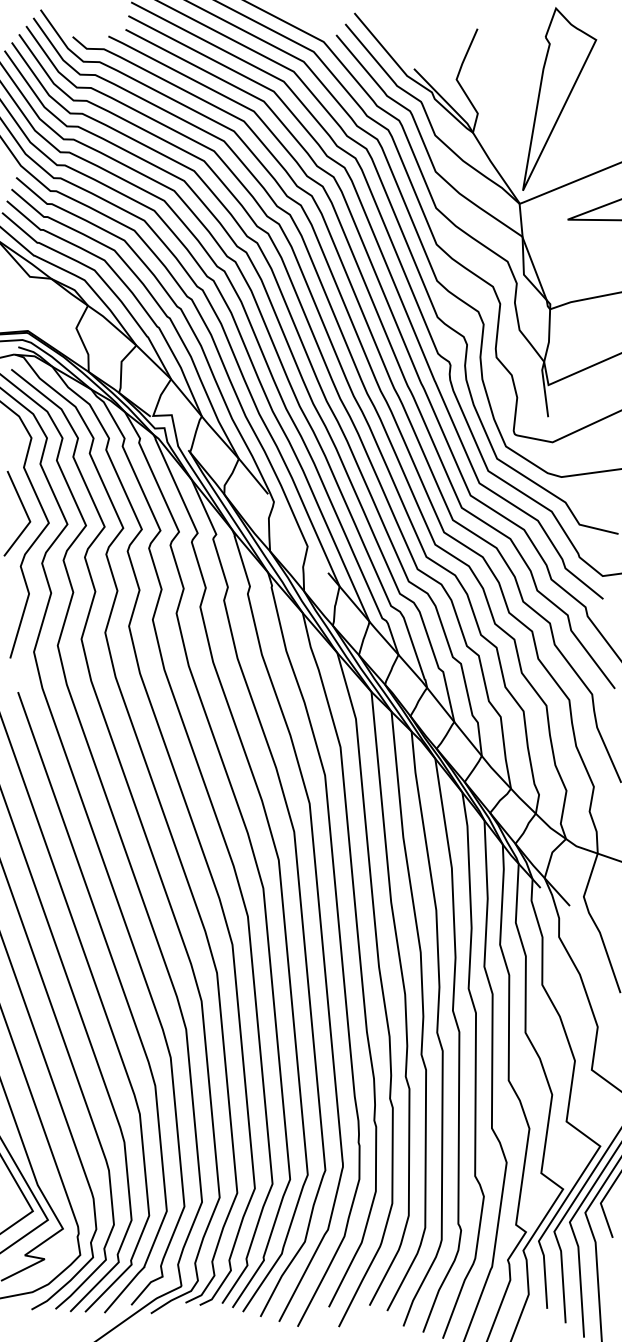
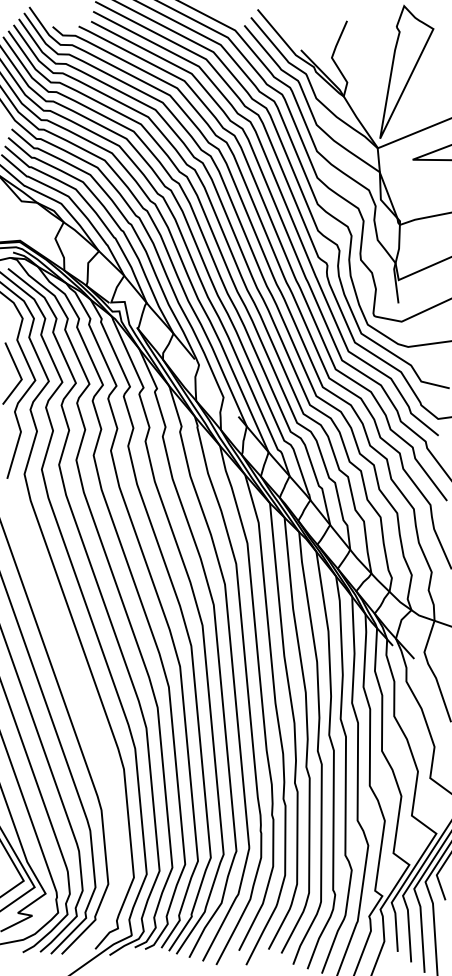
curve: (122, 991) -> (88, 721), removed

